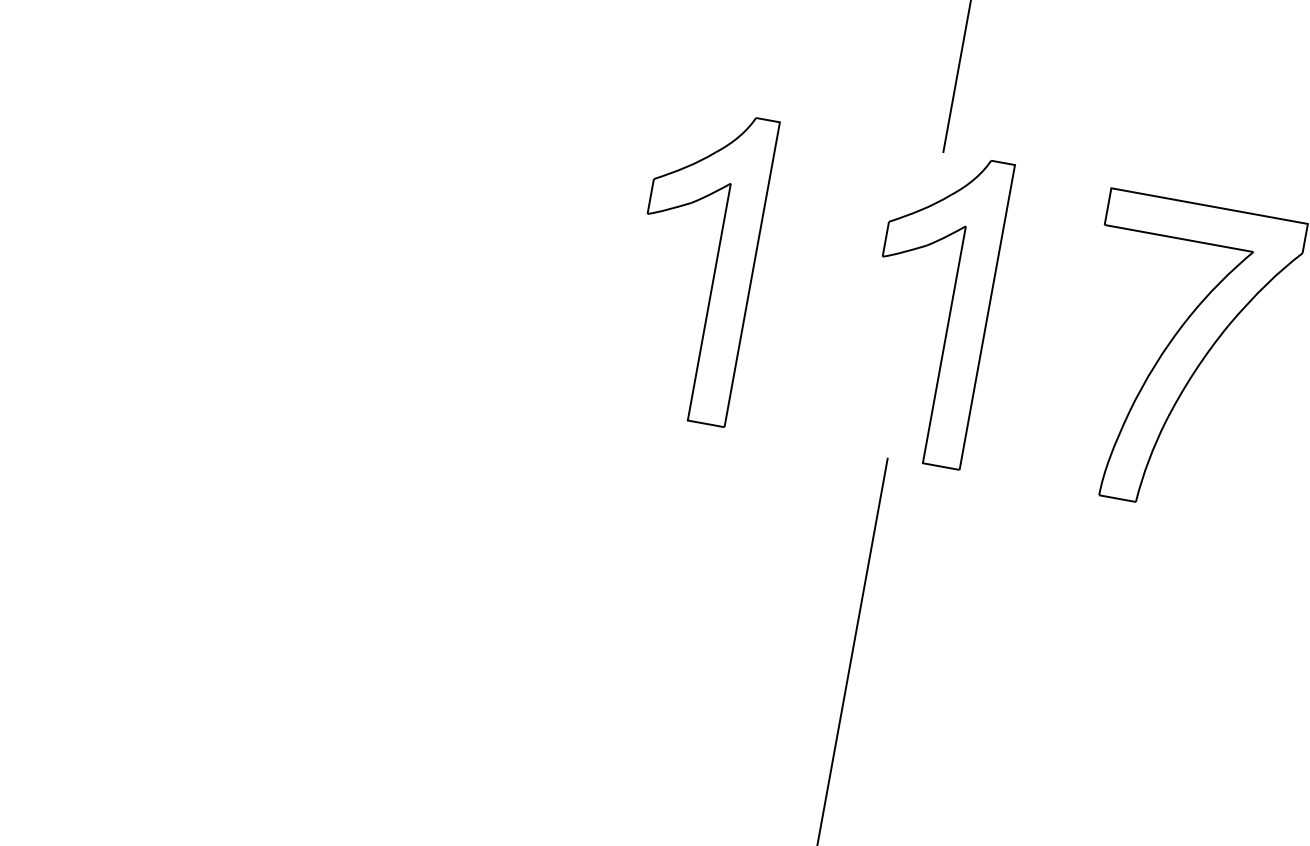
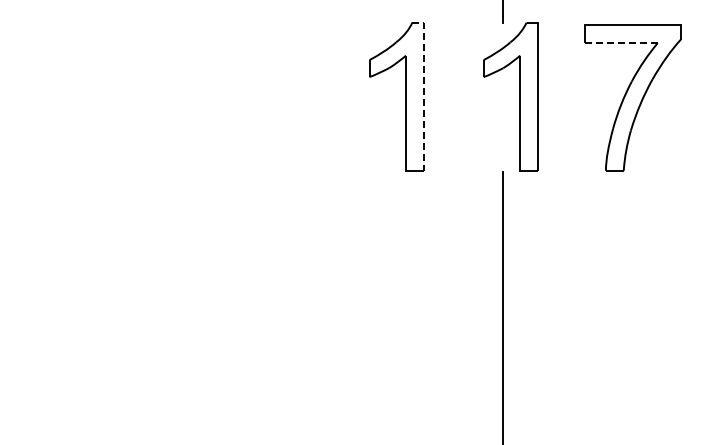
line: (1178, 239) -> (621, 43), solid -> dashed
line: (753, 261) -> (423, 90), solid -> dashed

